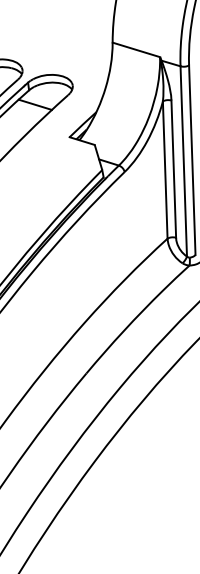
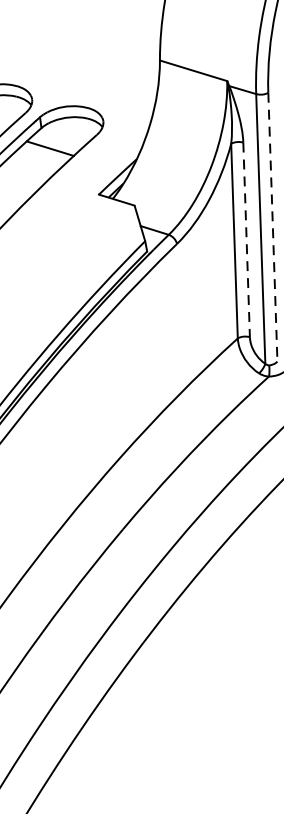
line: (192, 160) -> (273, 227), solid -> dashed
line: (173, 169) -> (246, 240), solid -> dashed

